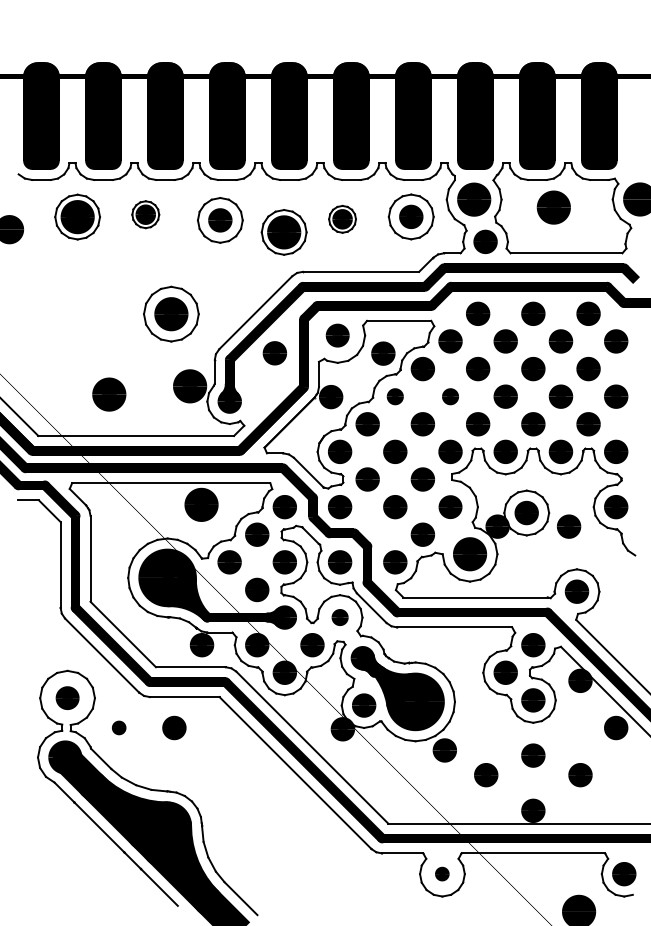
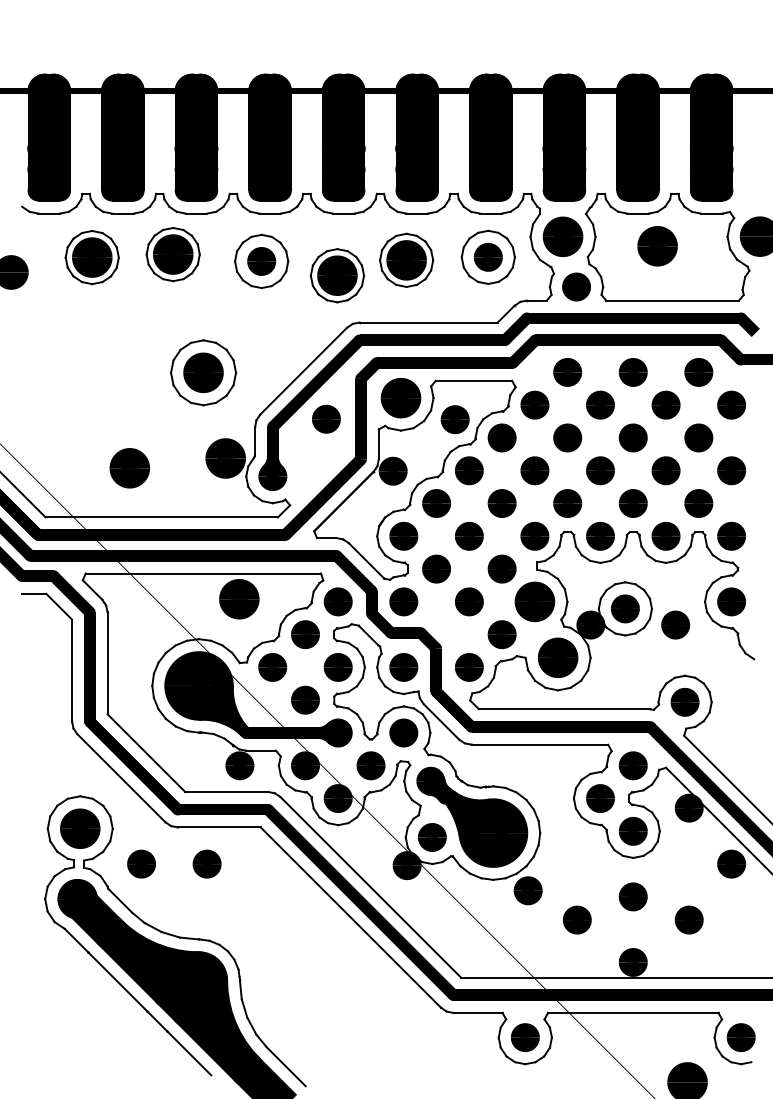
part: (145, 214) -> (172, 254), size x1.67
part: (342, 218) -> (406, 259), size x1.67
part: (337, 335) -> (400, 398), size x1.43
part: (395, 396) -> (469, 470), size x1.43
part: (450, 396) -> (534, 470), size x1.43
part: (450, 506) -> (534, 601), size x1.43
part: (339, 617) -> (403, 732), size x1.43
part: (67, 698) -> (80, 828), size x1.43
part: (119, 727) -> (141, 863), size x1.67
part: (441, 874) -> (524, 1037), size x1.67

